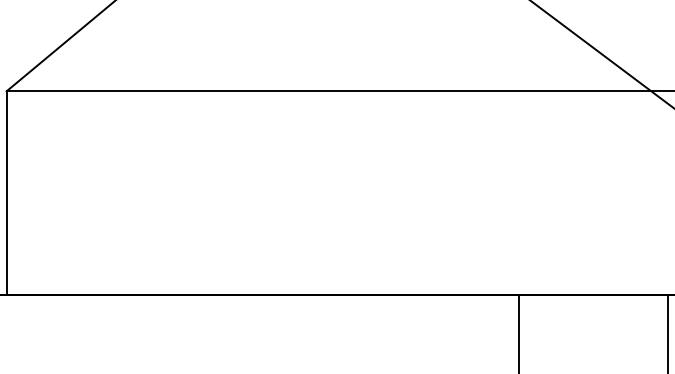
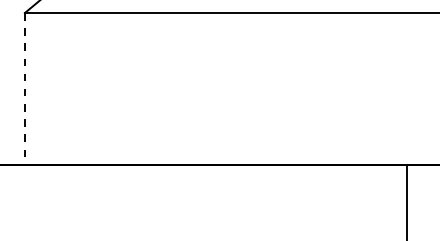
line: (6, 193) -> (24, 89), solid -> dashed

